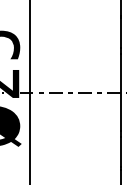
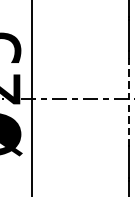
line: (121, 92) -> (129, 98), solid -> dashed

